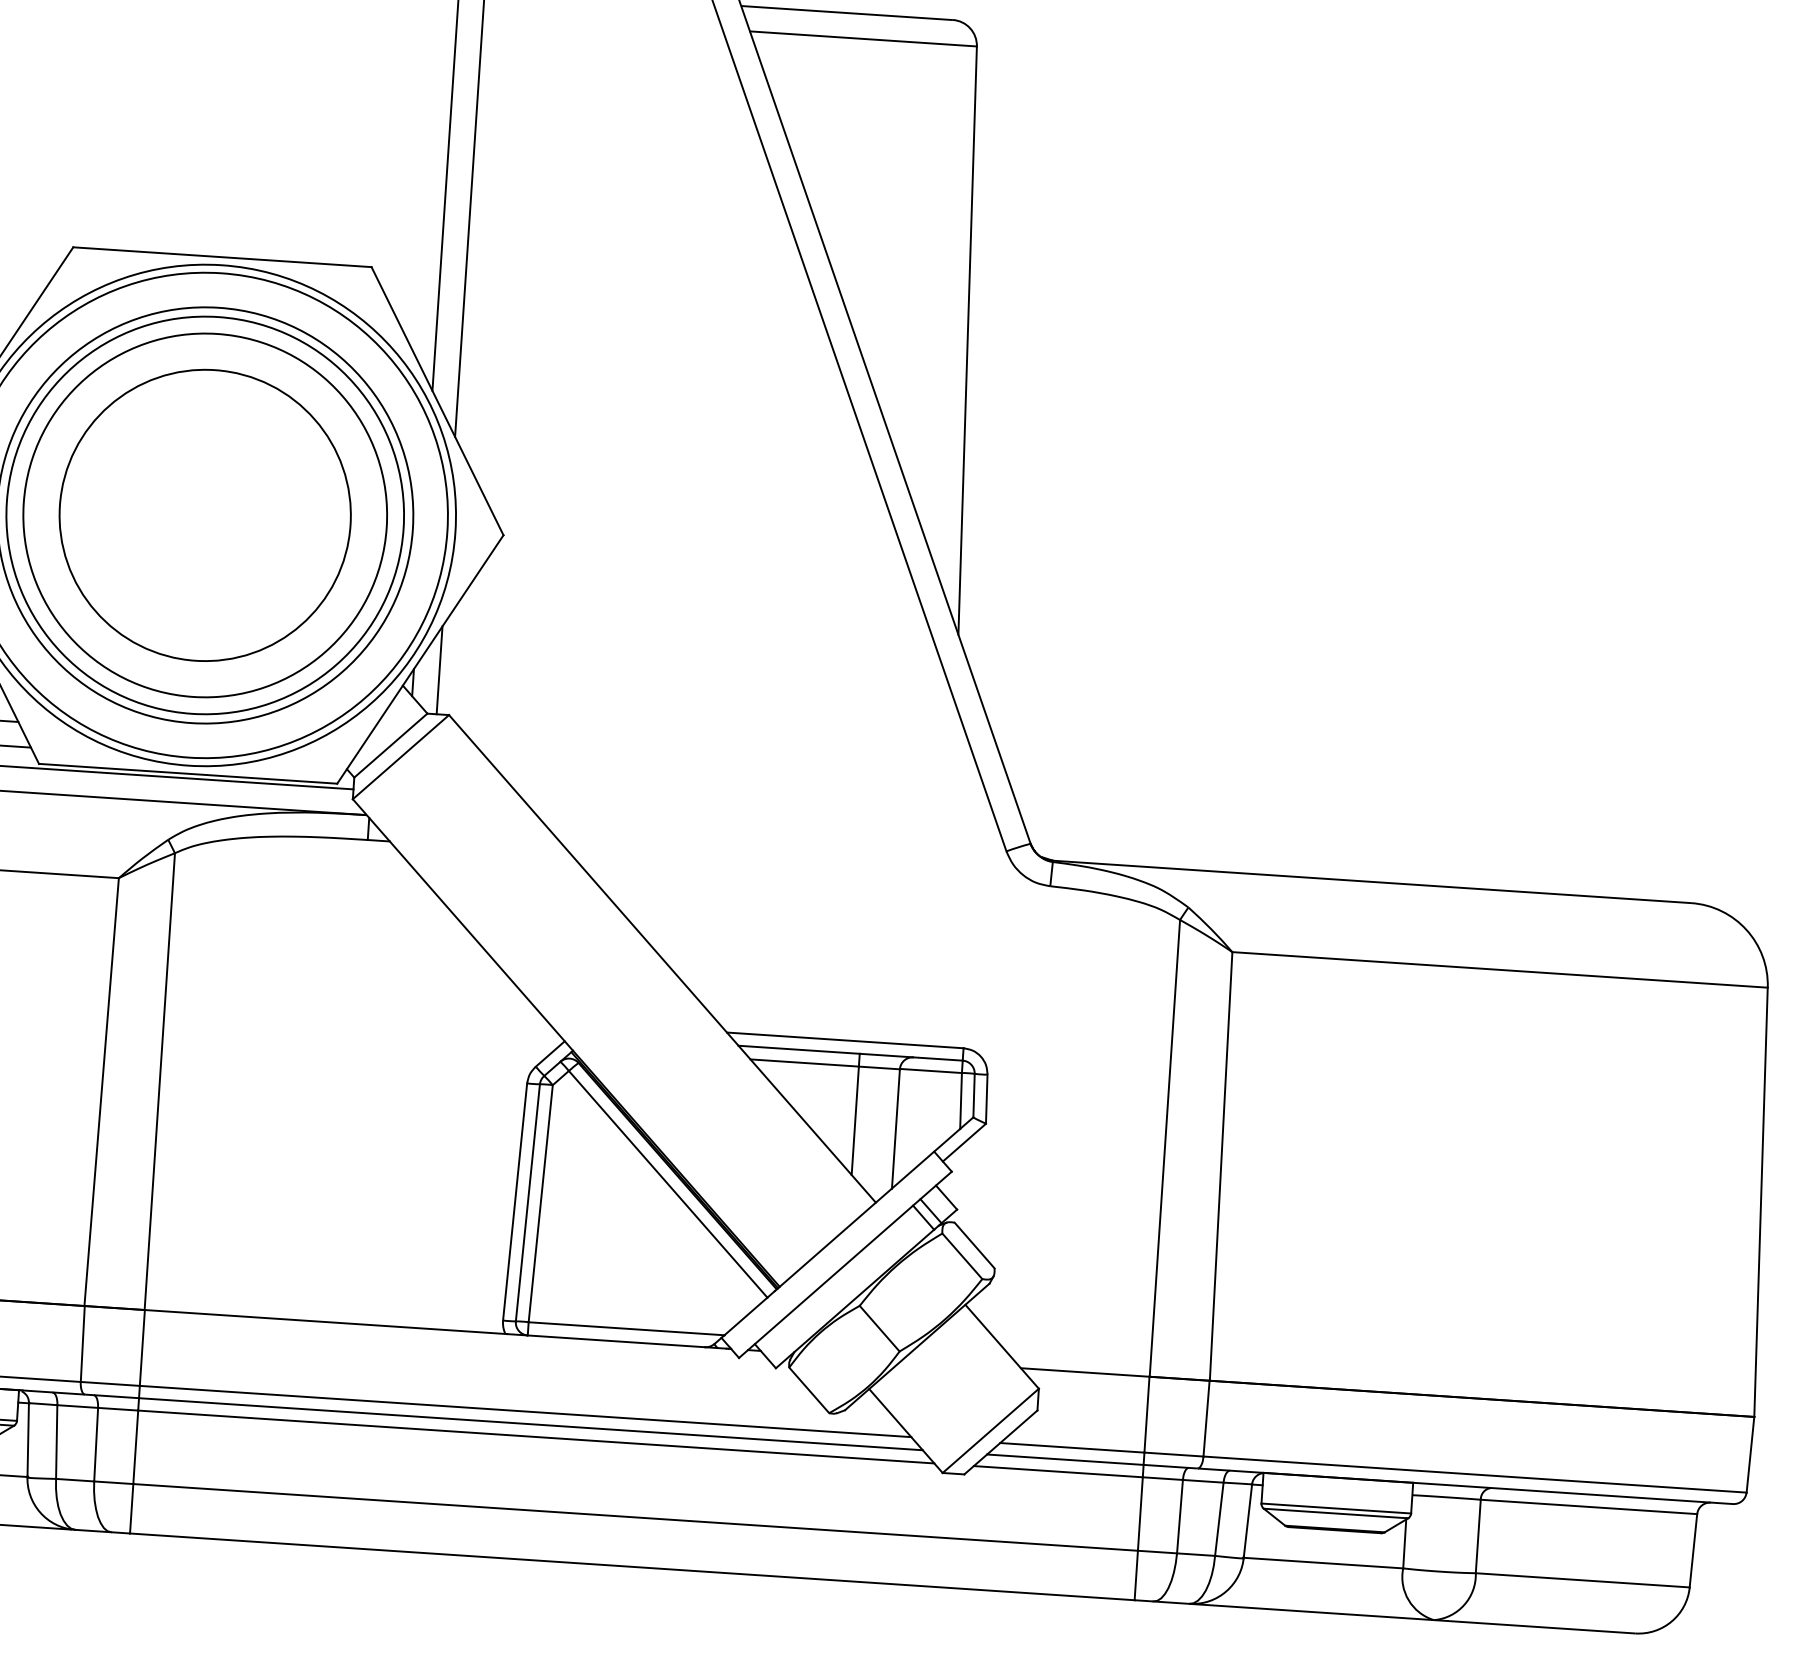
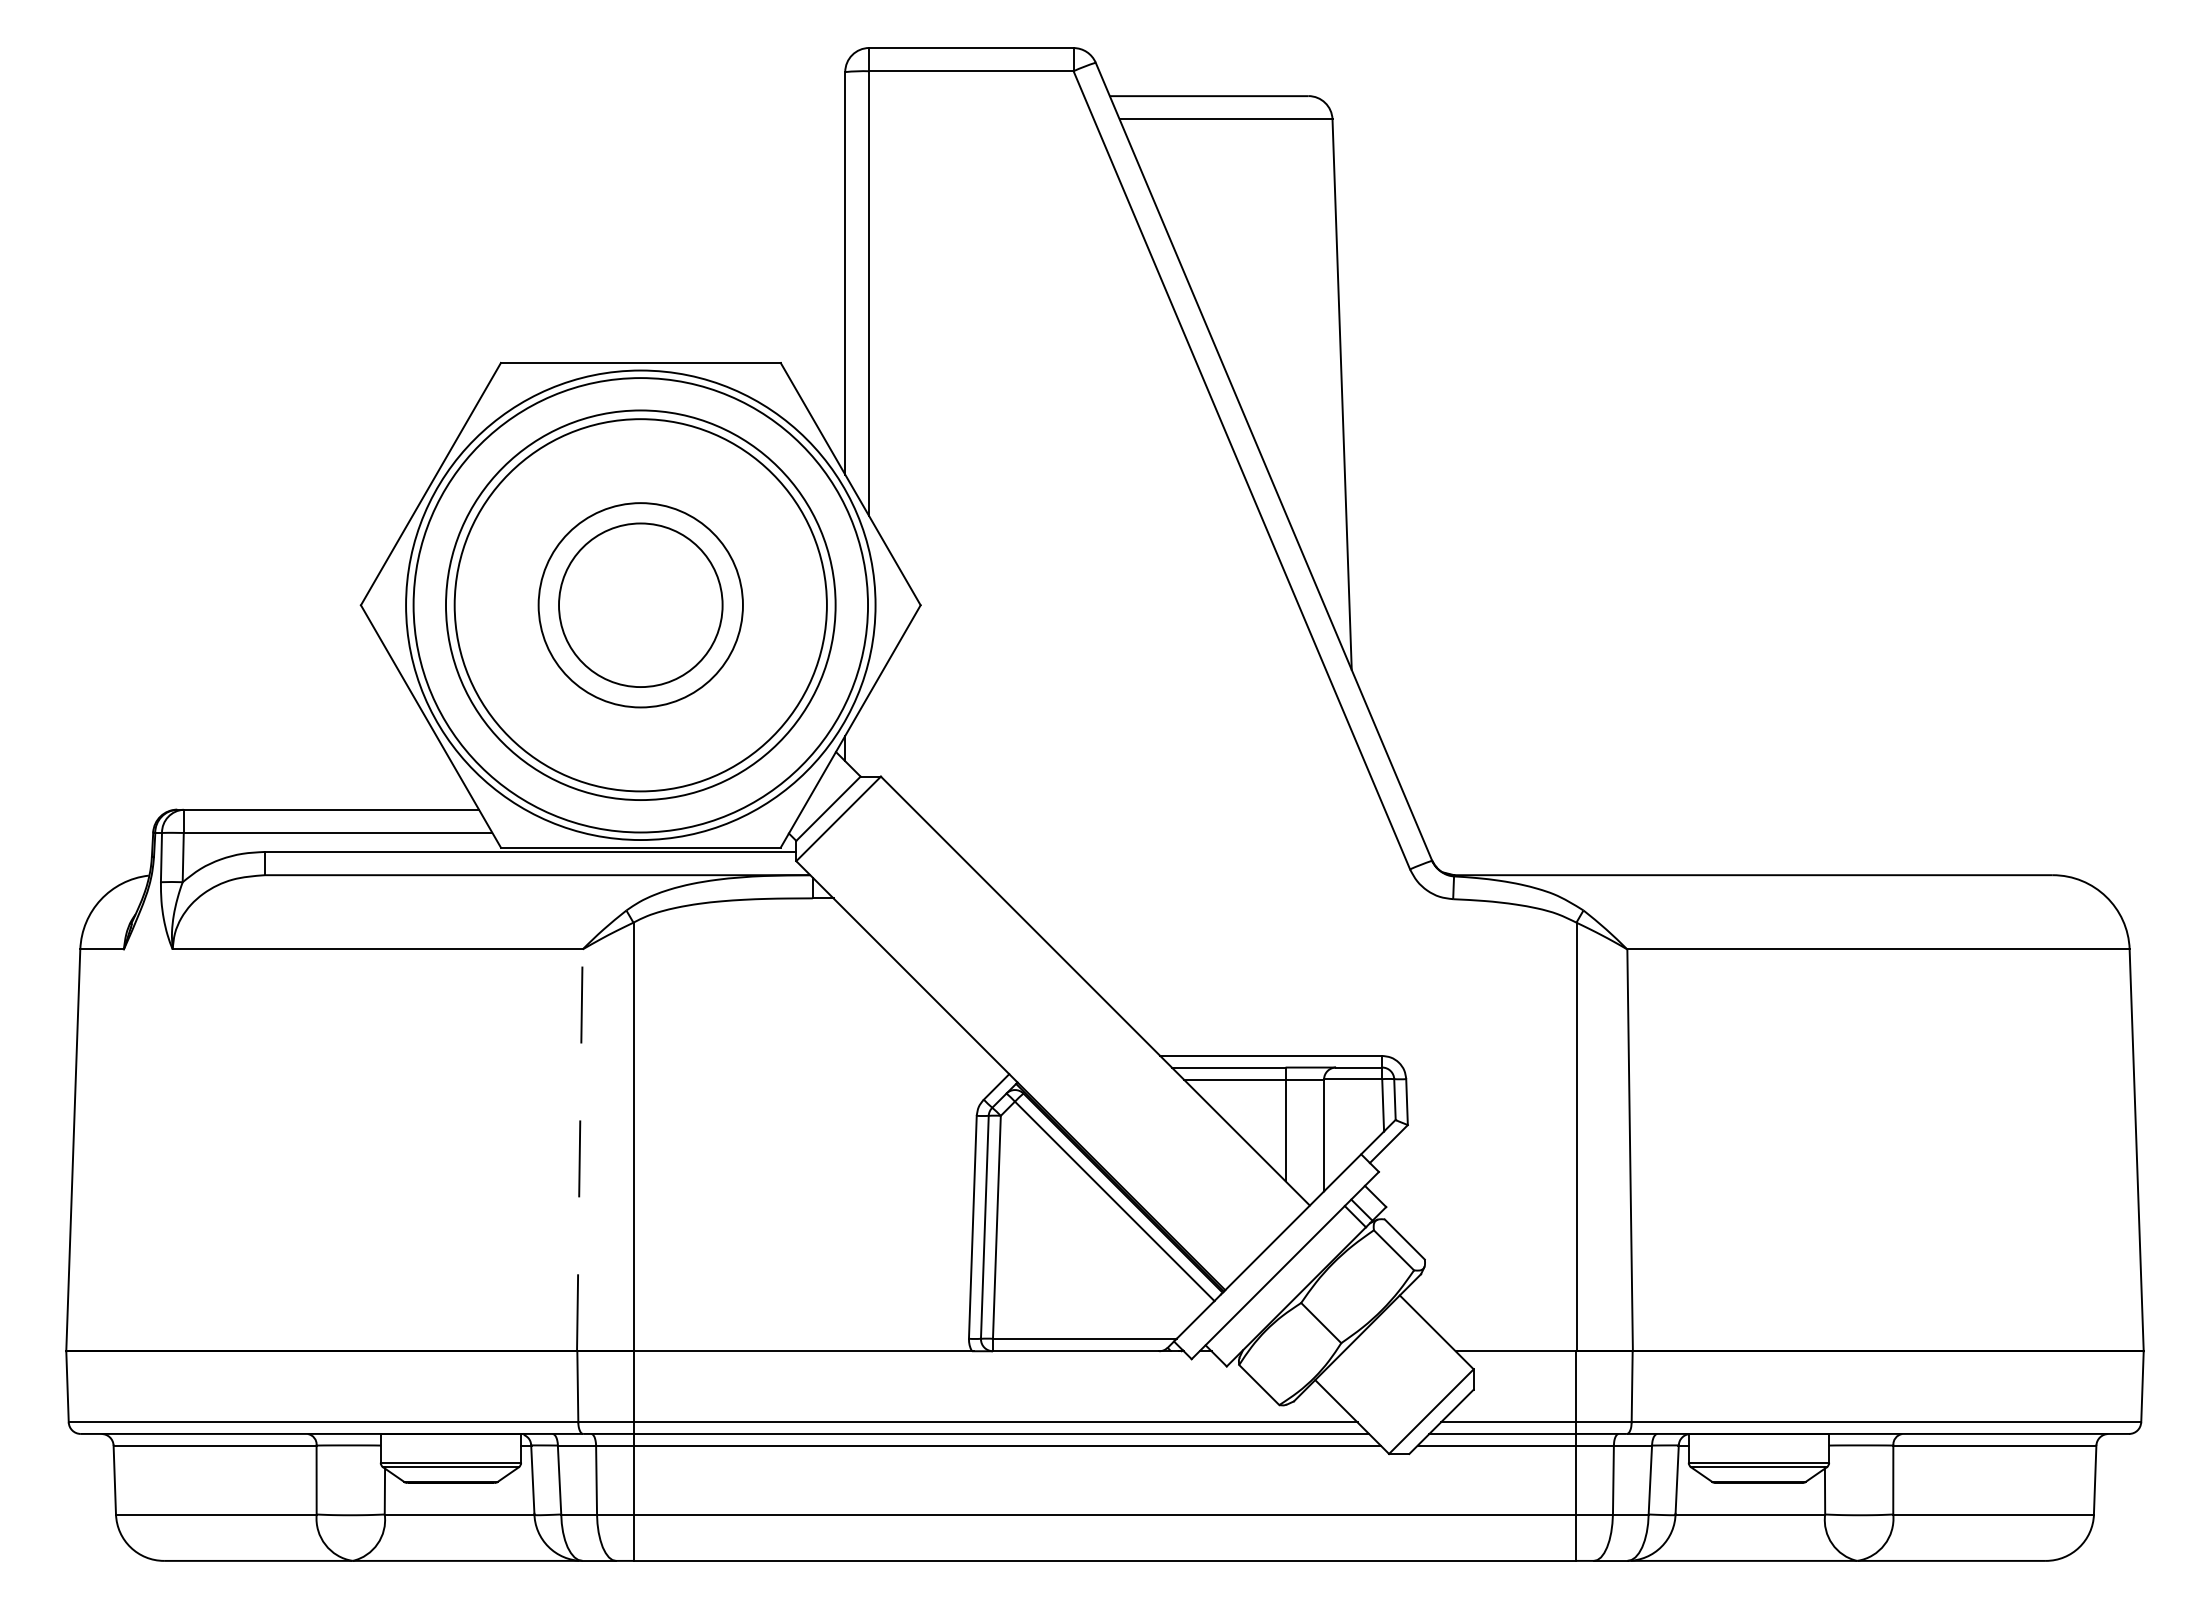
circle: (204, 514) -> (640, 604), size x0.6
circle: (204, 515) -> (640, 605), size x0.6
line: (439, 670) -> (869, 735), removed
line: (101, 1092) -> (579, 1150), solid -> dashed

